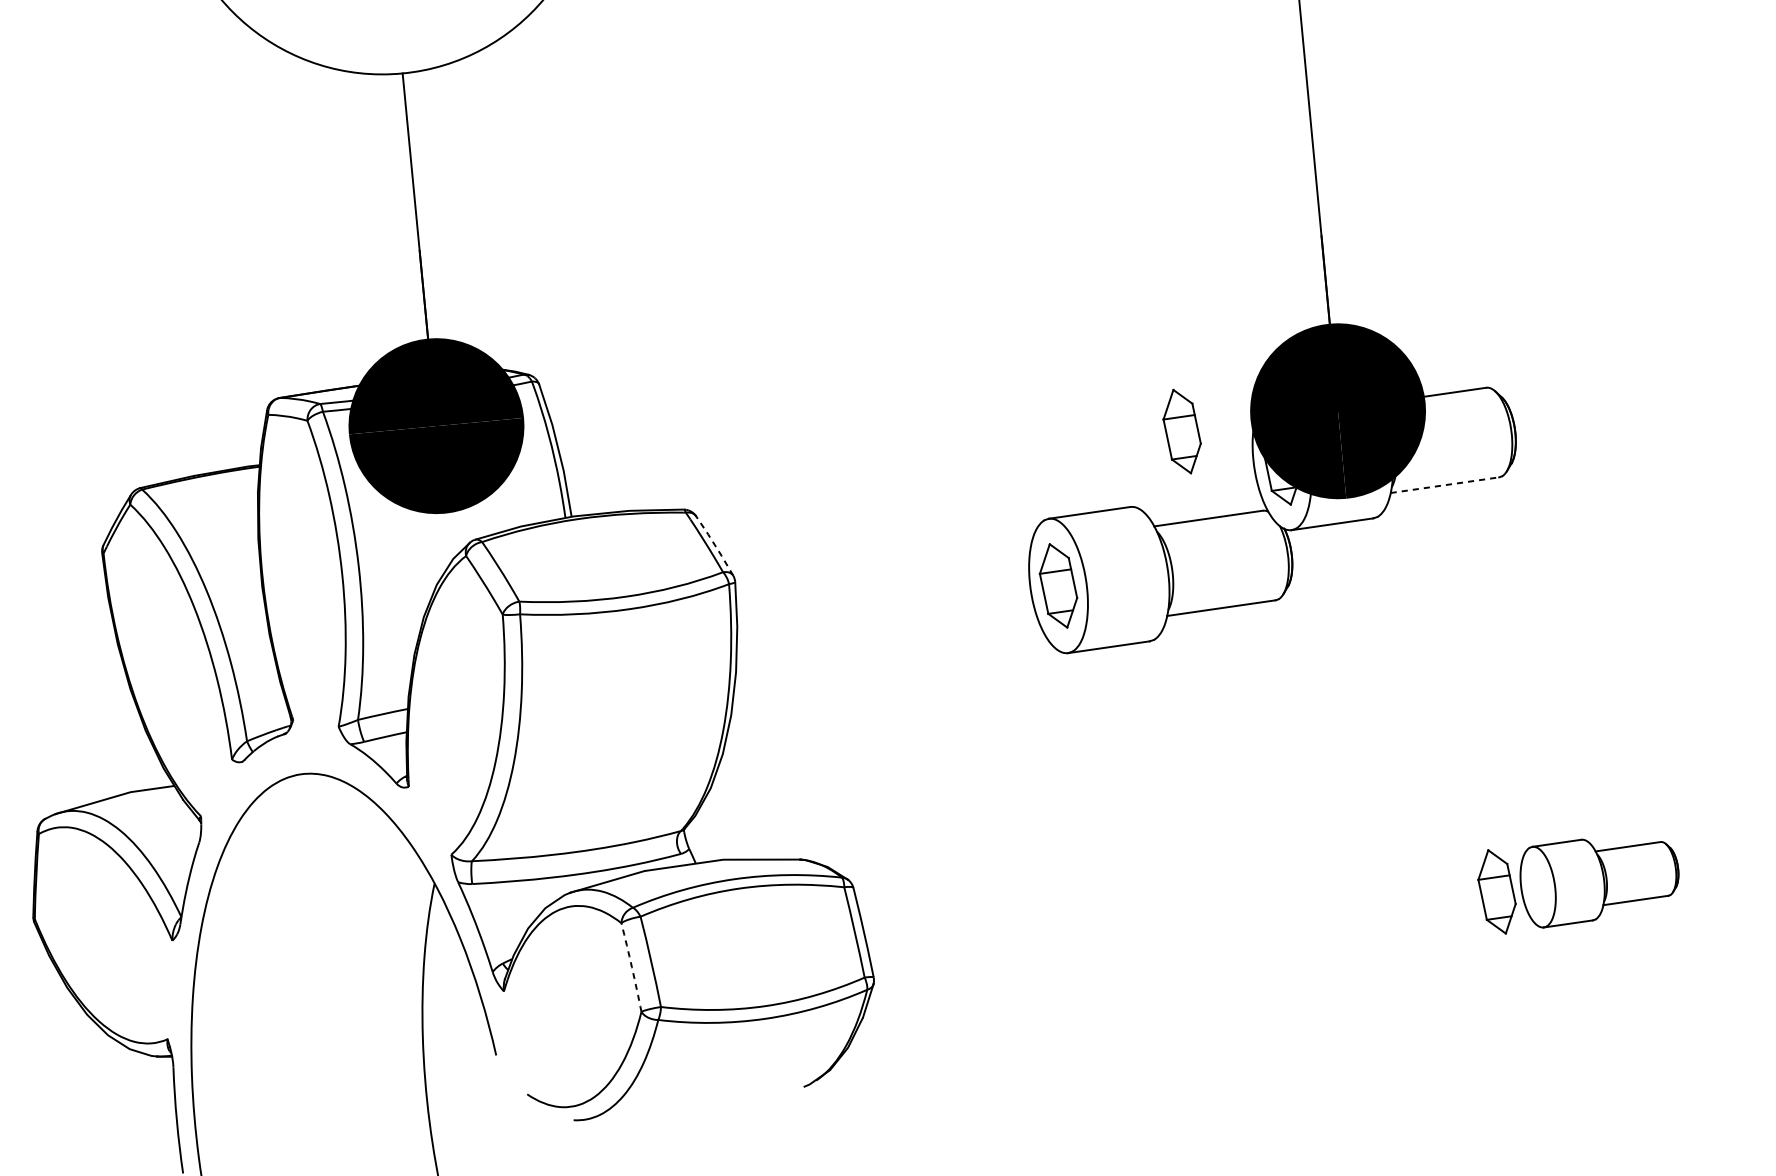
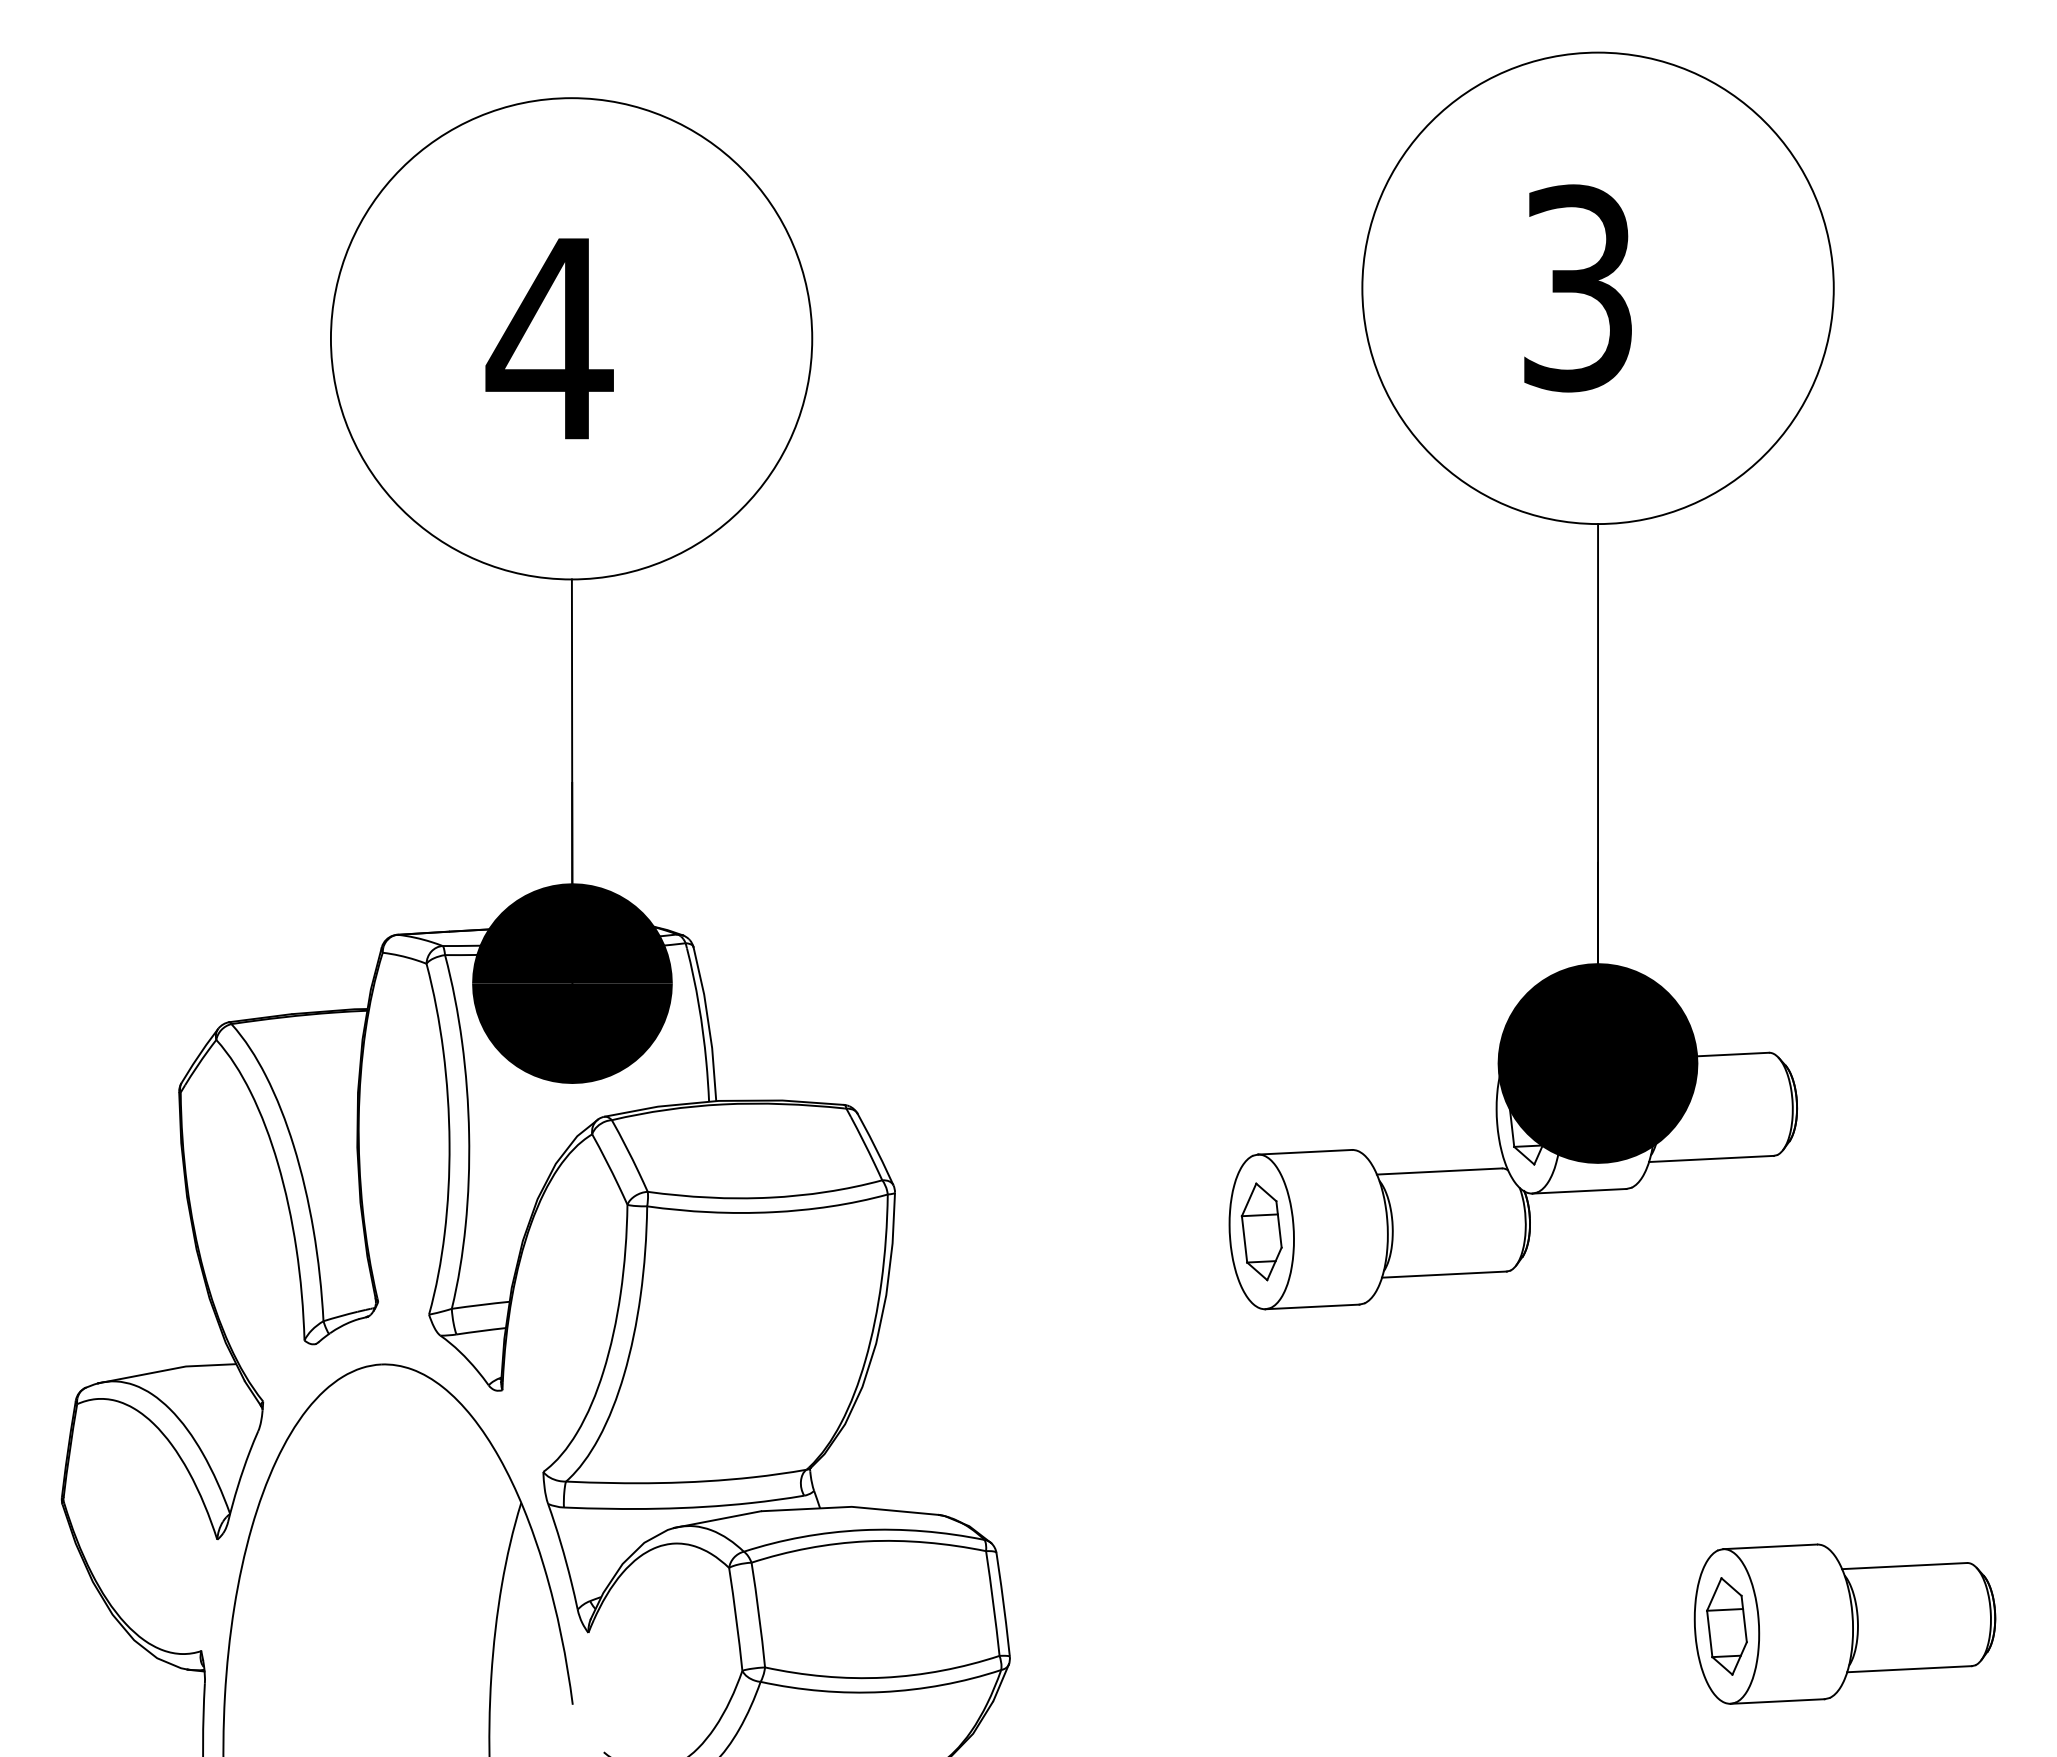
part: (1181, 431) -> (1418, 1069), removed
line: (1444, 484) -> (1711, 1158), dashed -> solid
line: (715, 545) -> (876, 1149), dashed -> solid
part: (1599, 879) -> (1844, 1623), size x1.67
arc: (632, 967) -> (736, 1619), dashed -> solid

